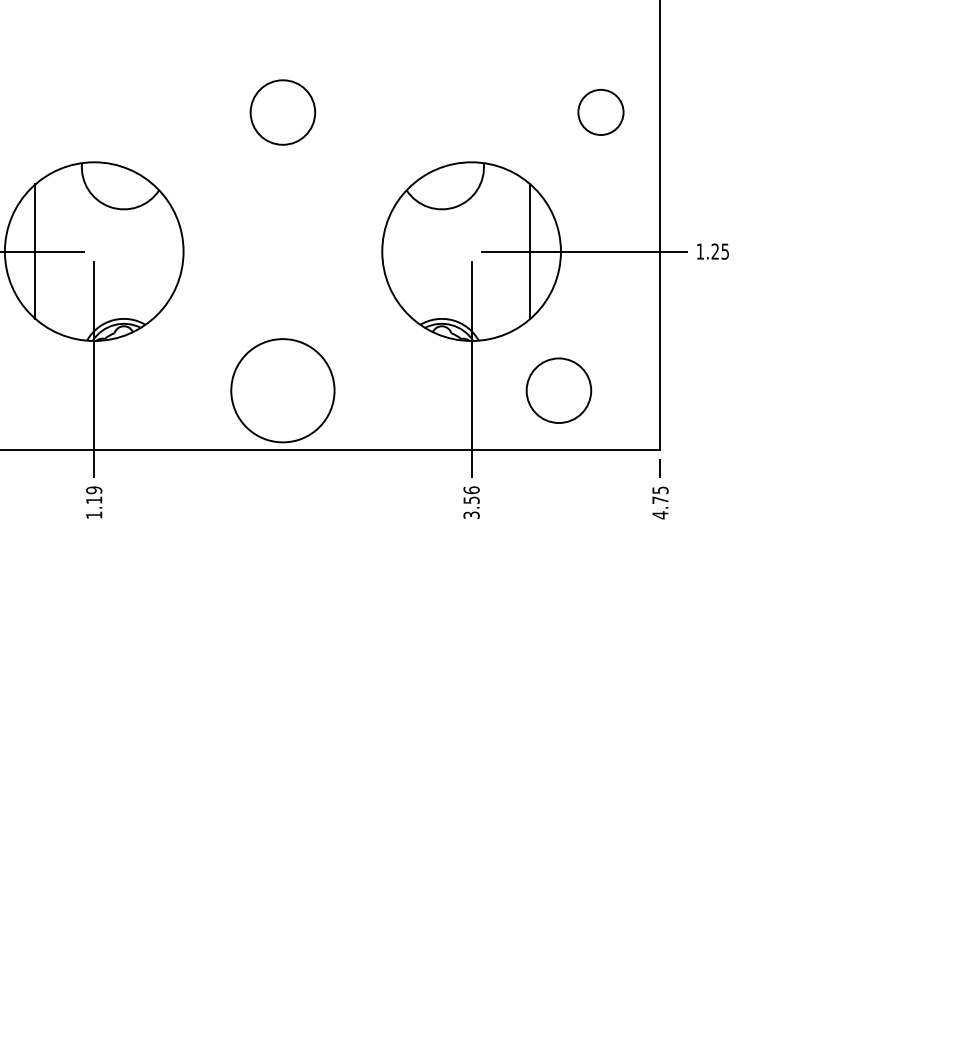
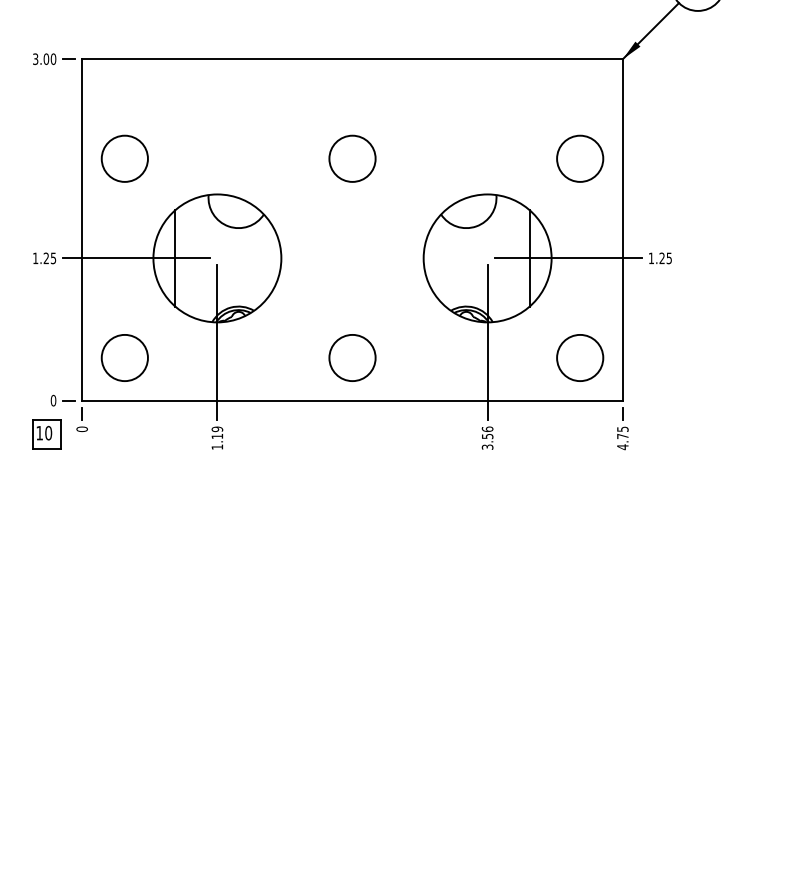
circle: (601, 112) -> (580, 158), size x1.43
circle: (282, 390) -> (352, 357), size x0.62
circle: (559, 390) -> (580, 357), moved

